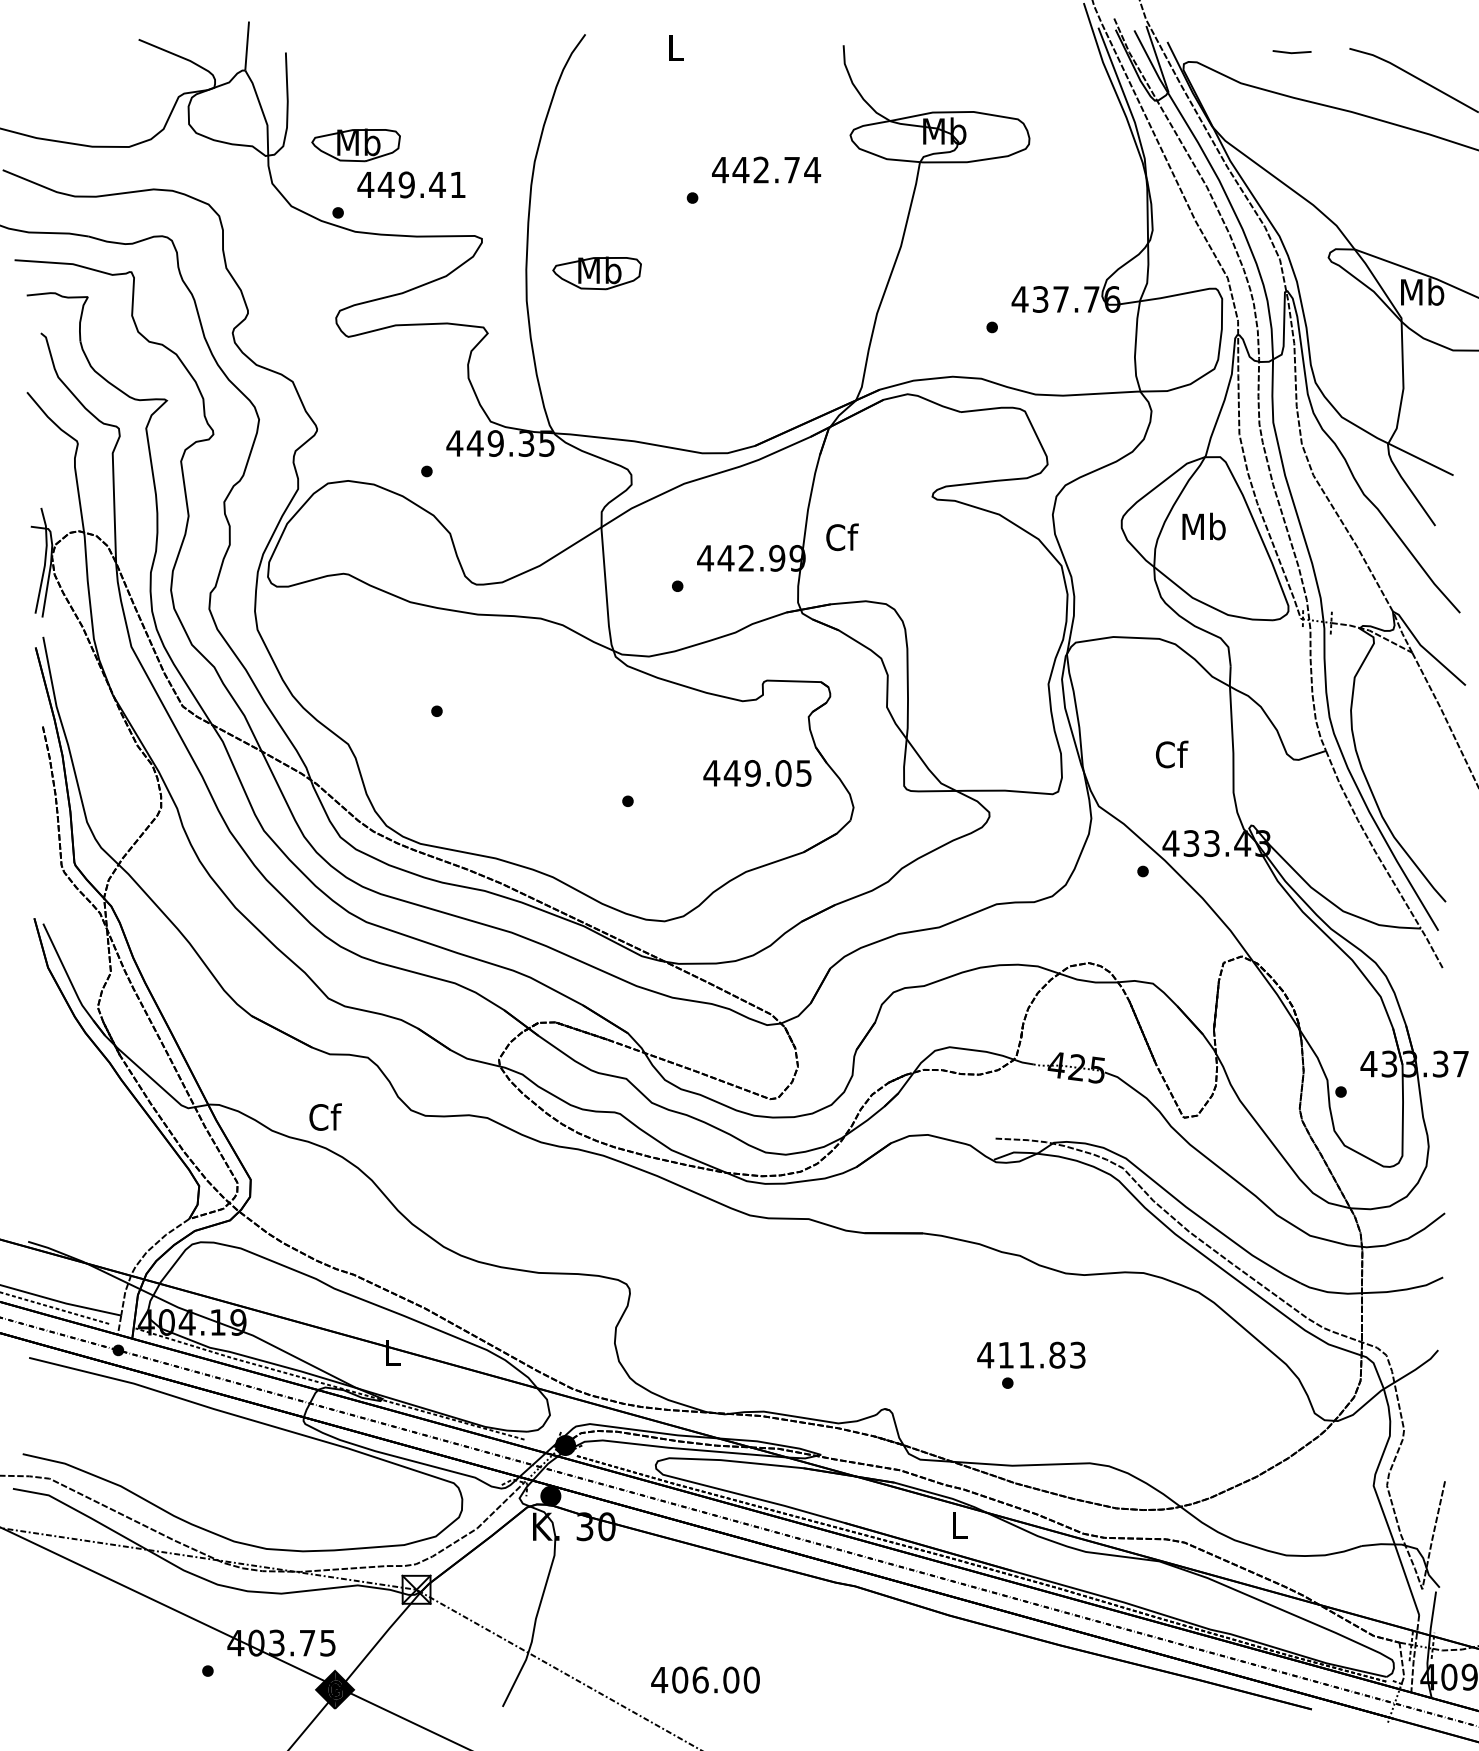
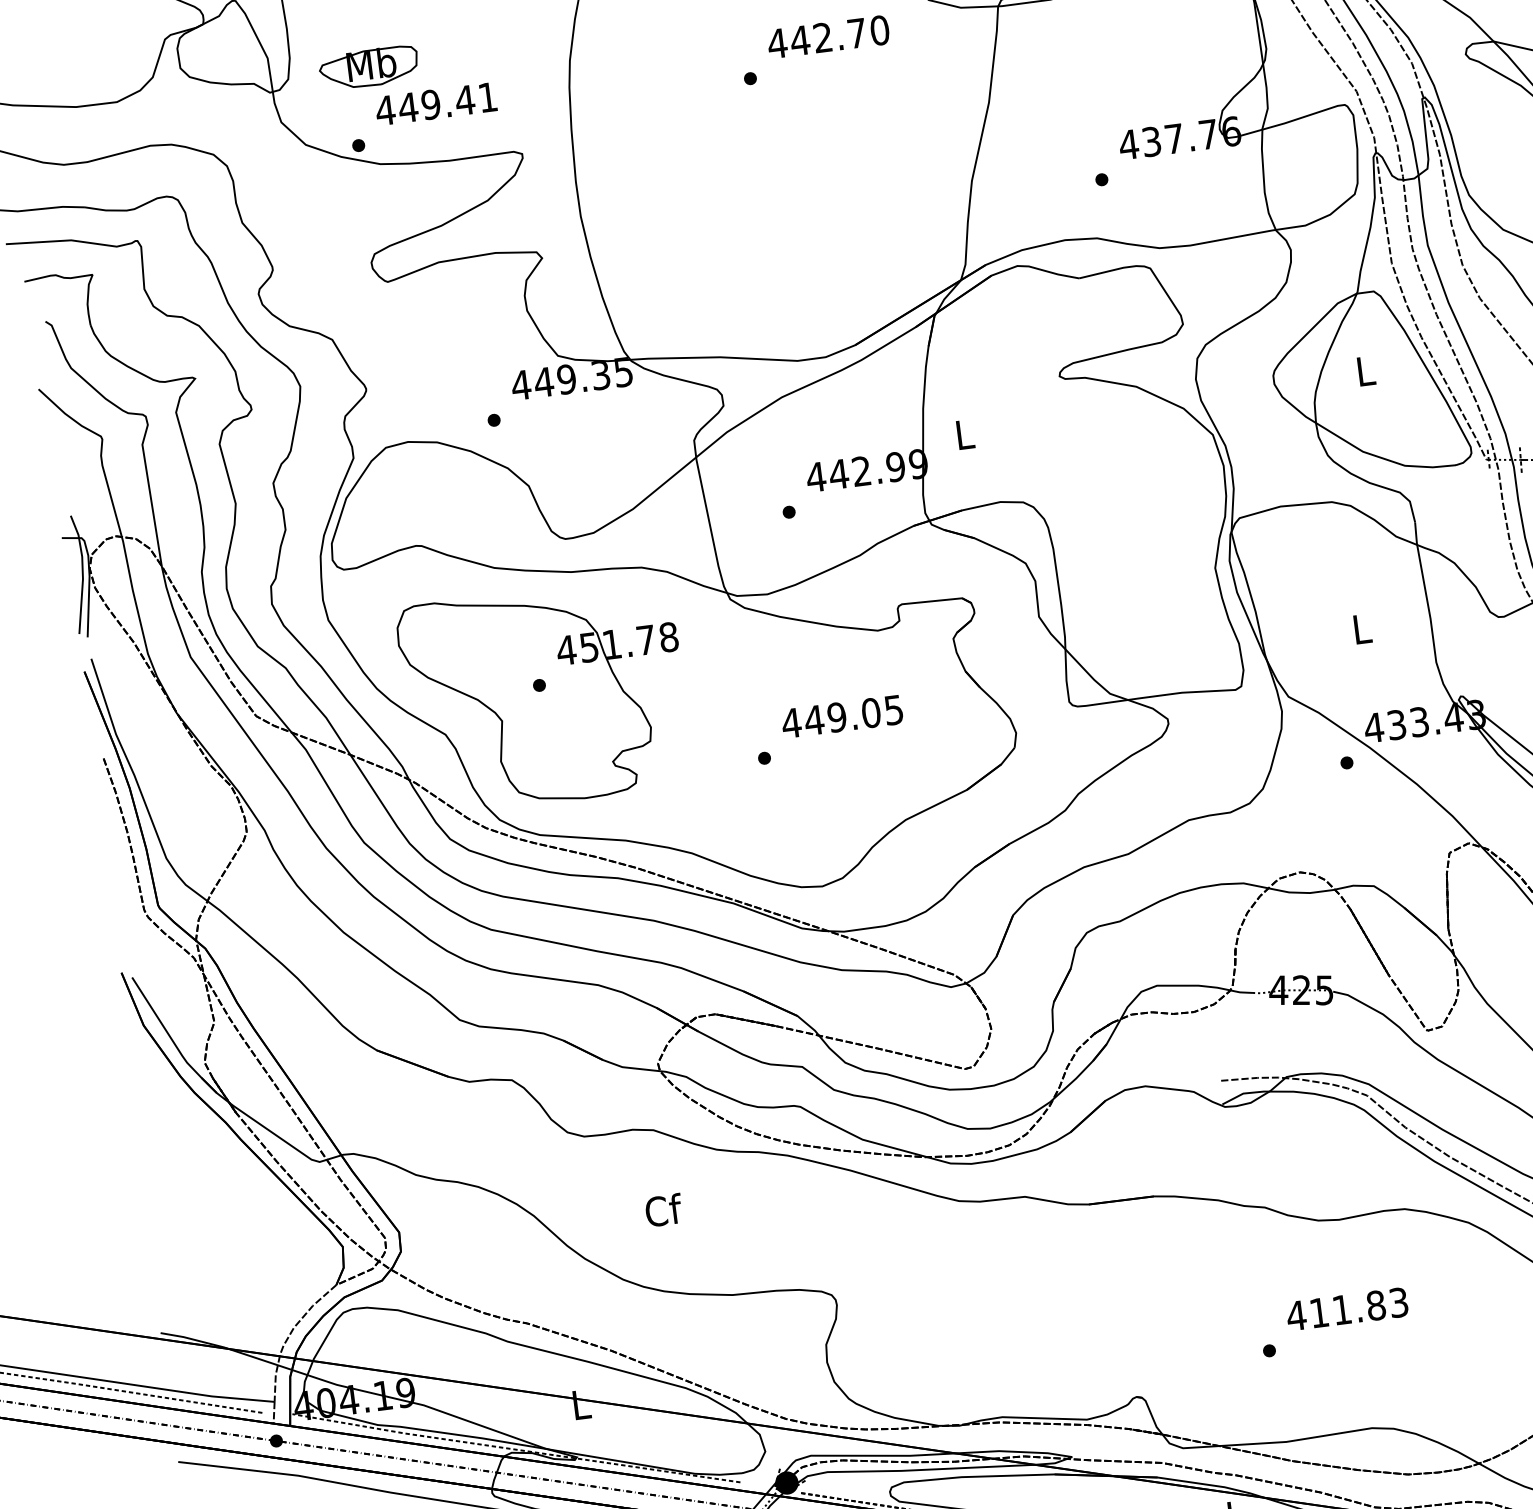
text: (812, 169) -> (879, 29), 442.74 -> 442.70
part: (596, 273) -> (654, 176), removed
text: (1203, 526) -> (1365, 370), Mb -> L
text: (842, 537) -> (965, 434), Cf -> L
part: (440, 721) -> (544, 696), added
text: (1172, 754) -> (1363, 628), Cf -> L
text: (757, 773) -> (842, 716), moved
text: (325, 1116) -> (663, 1209), moved
text: (1031, 1354) -> (1347, 1308), moved

